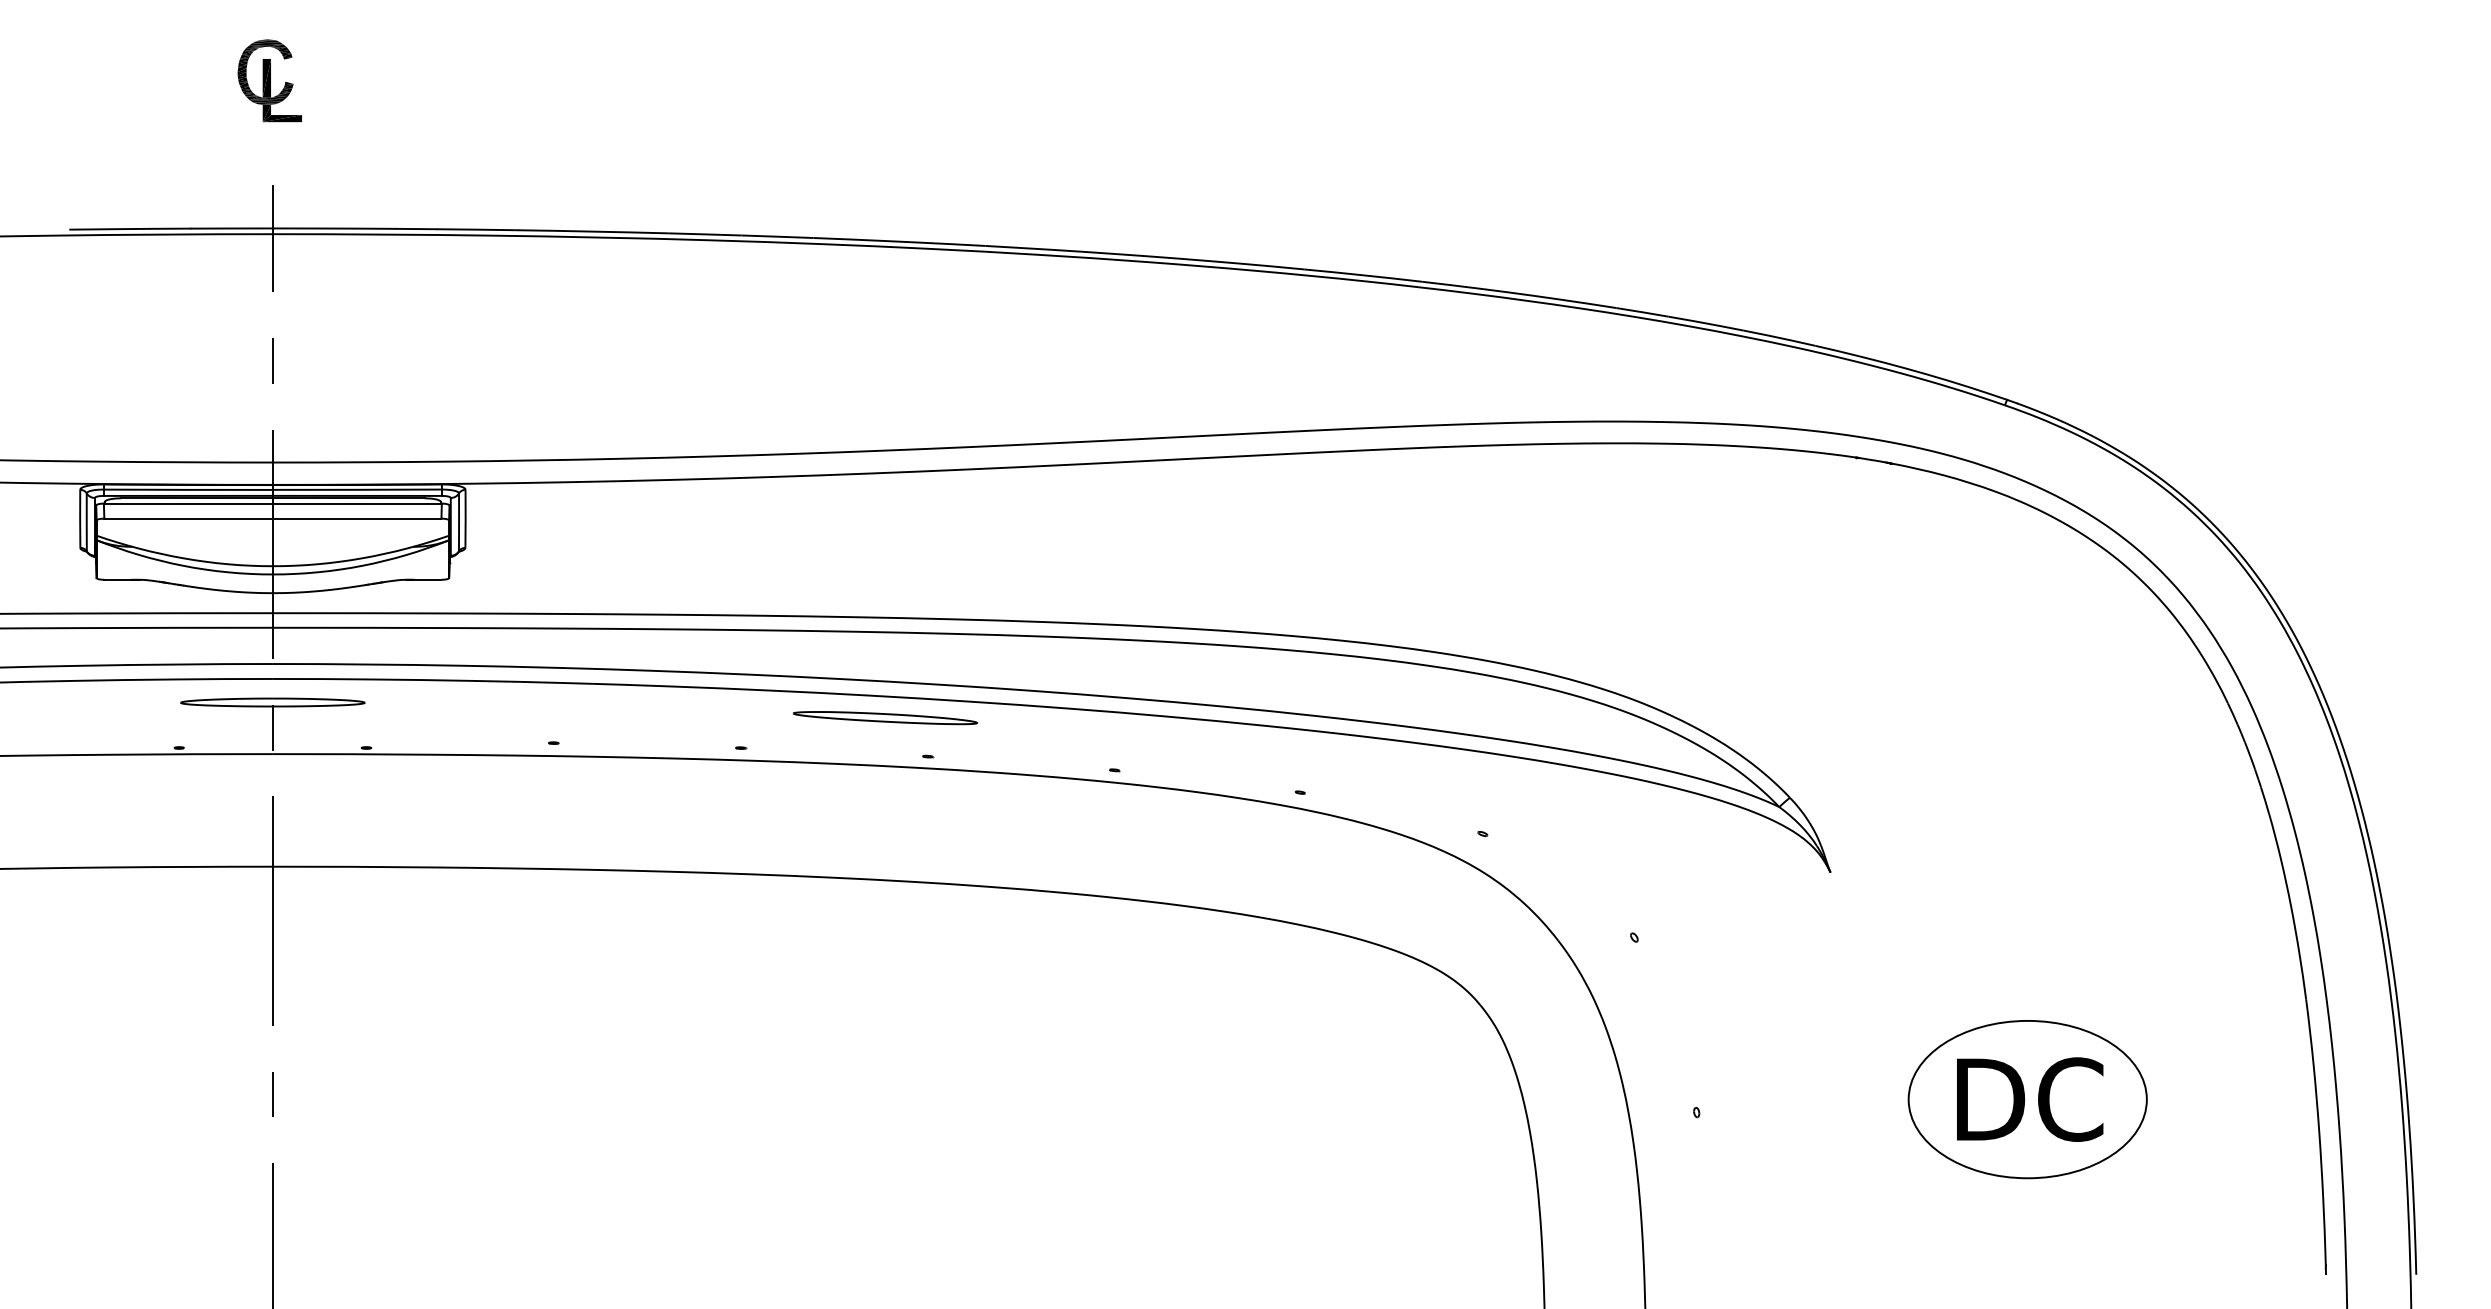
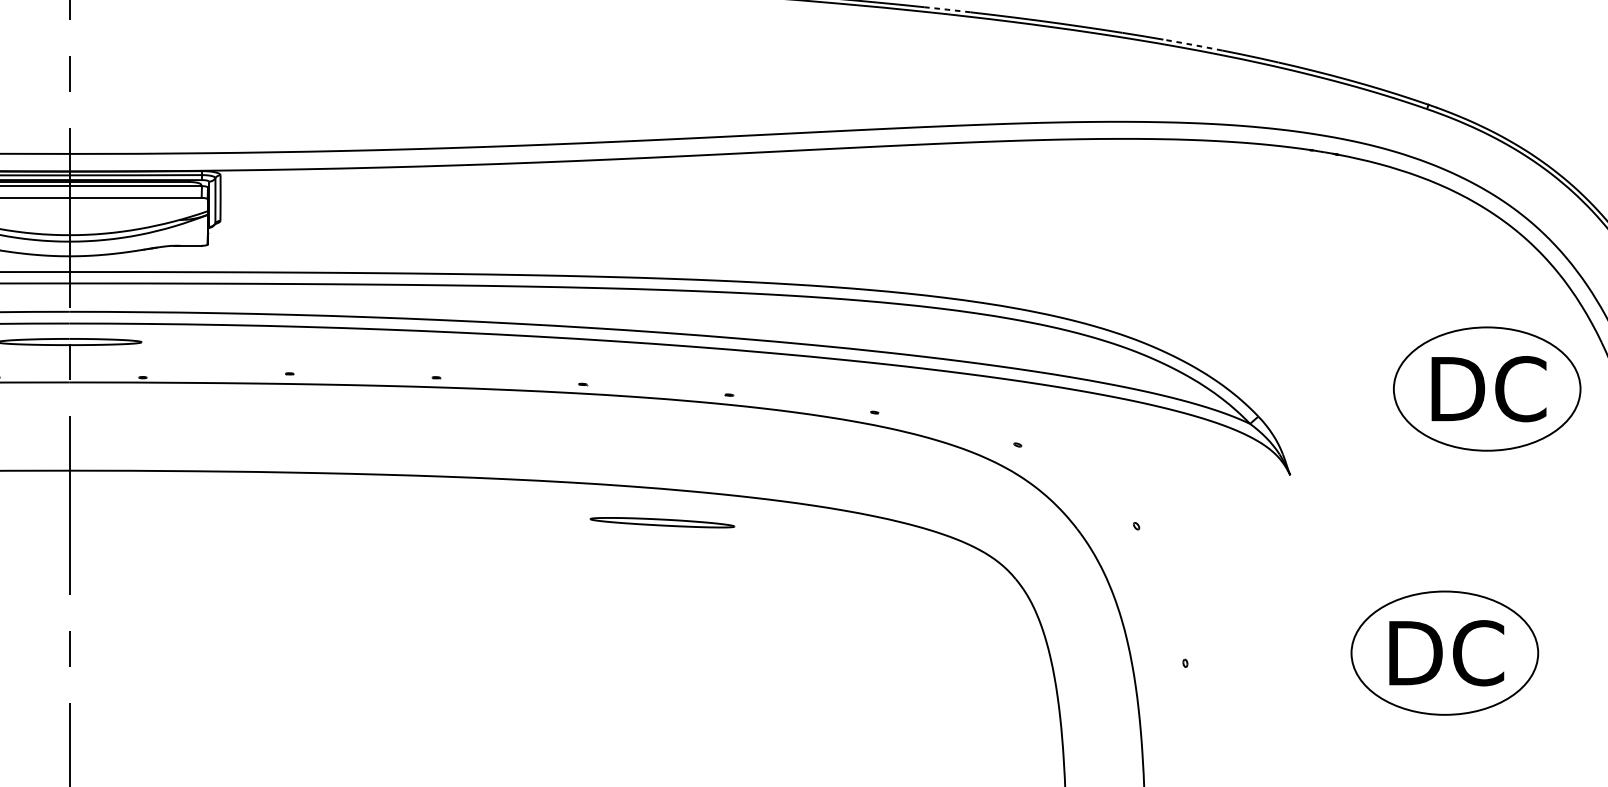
line: (1393, 278) -> (947, 9), solid -> dashed
line: (1706, 323) -> (1193, 44), solid -> dashed
part: (885, 718) -> (662, 523), moved
part: (2081, 762) -> (1486, 389), added

